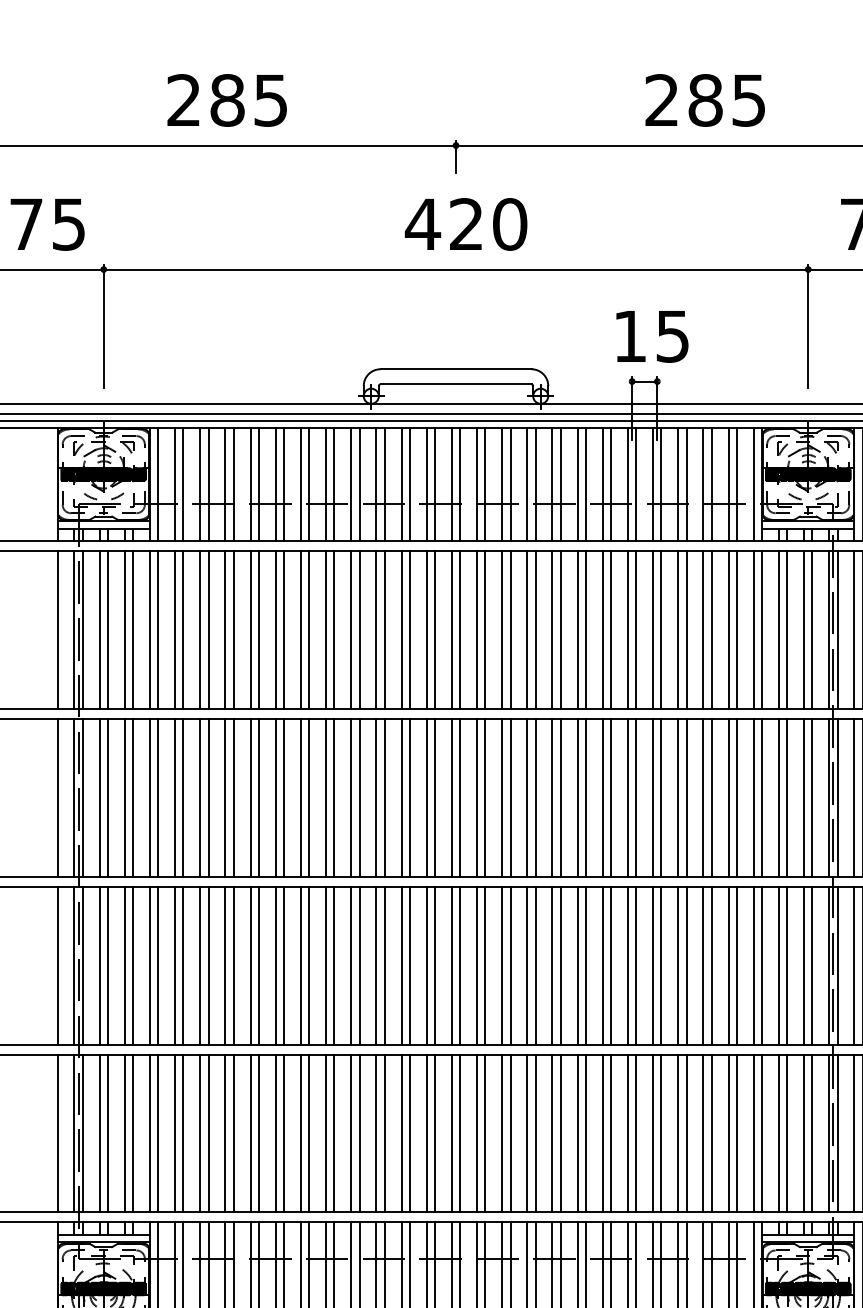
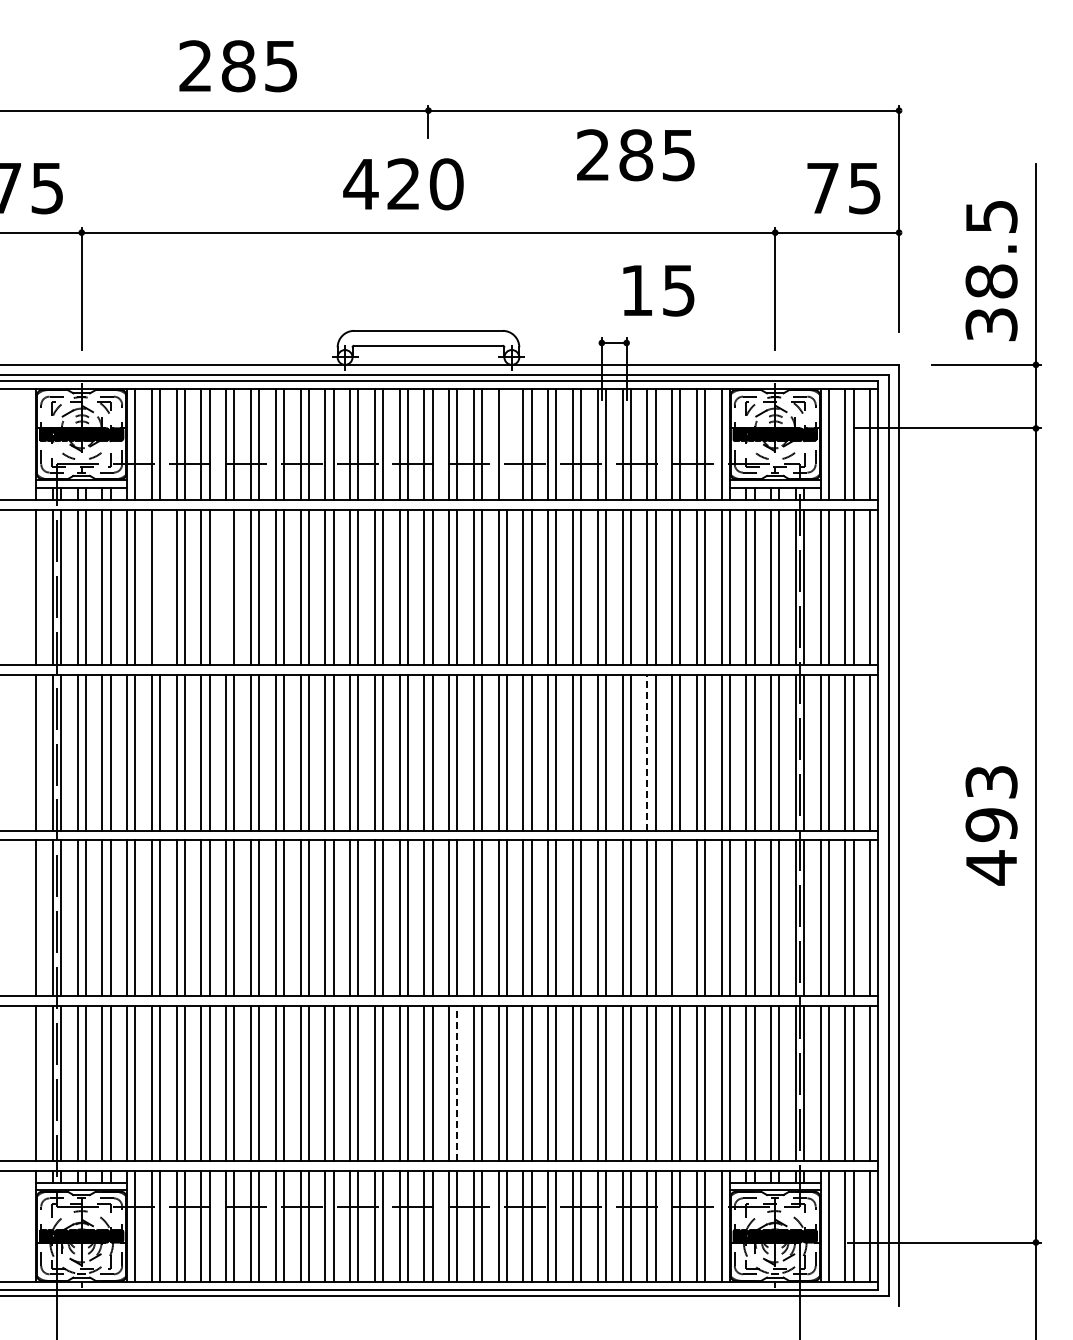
text: (226, 100) -> (237, 66), moved
text: (704, 100) -> (635, 155), moved
text: (466, 224) -> (403, 184), moved
text: (652, 336) -> (658, 290), moved
line: (535, 484) -> (506, 444), removed
line: (183, 629) -> (160, 587), removed
line: (250, 629) -> (226, 587), removed
line: (678, 797) -> (647, 752), solid -> dashed
line: (712, 965) -> (680, 917), removed
line: (485, 1133) -> (457, 1083), solid -> dashed

